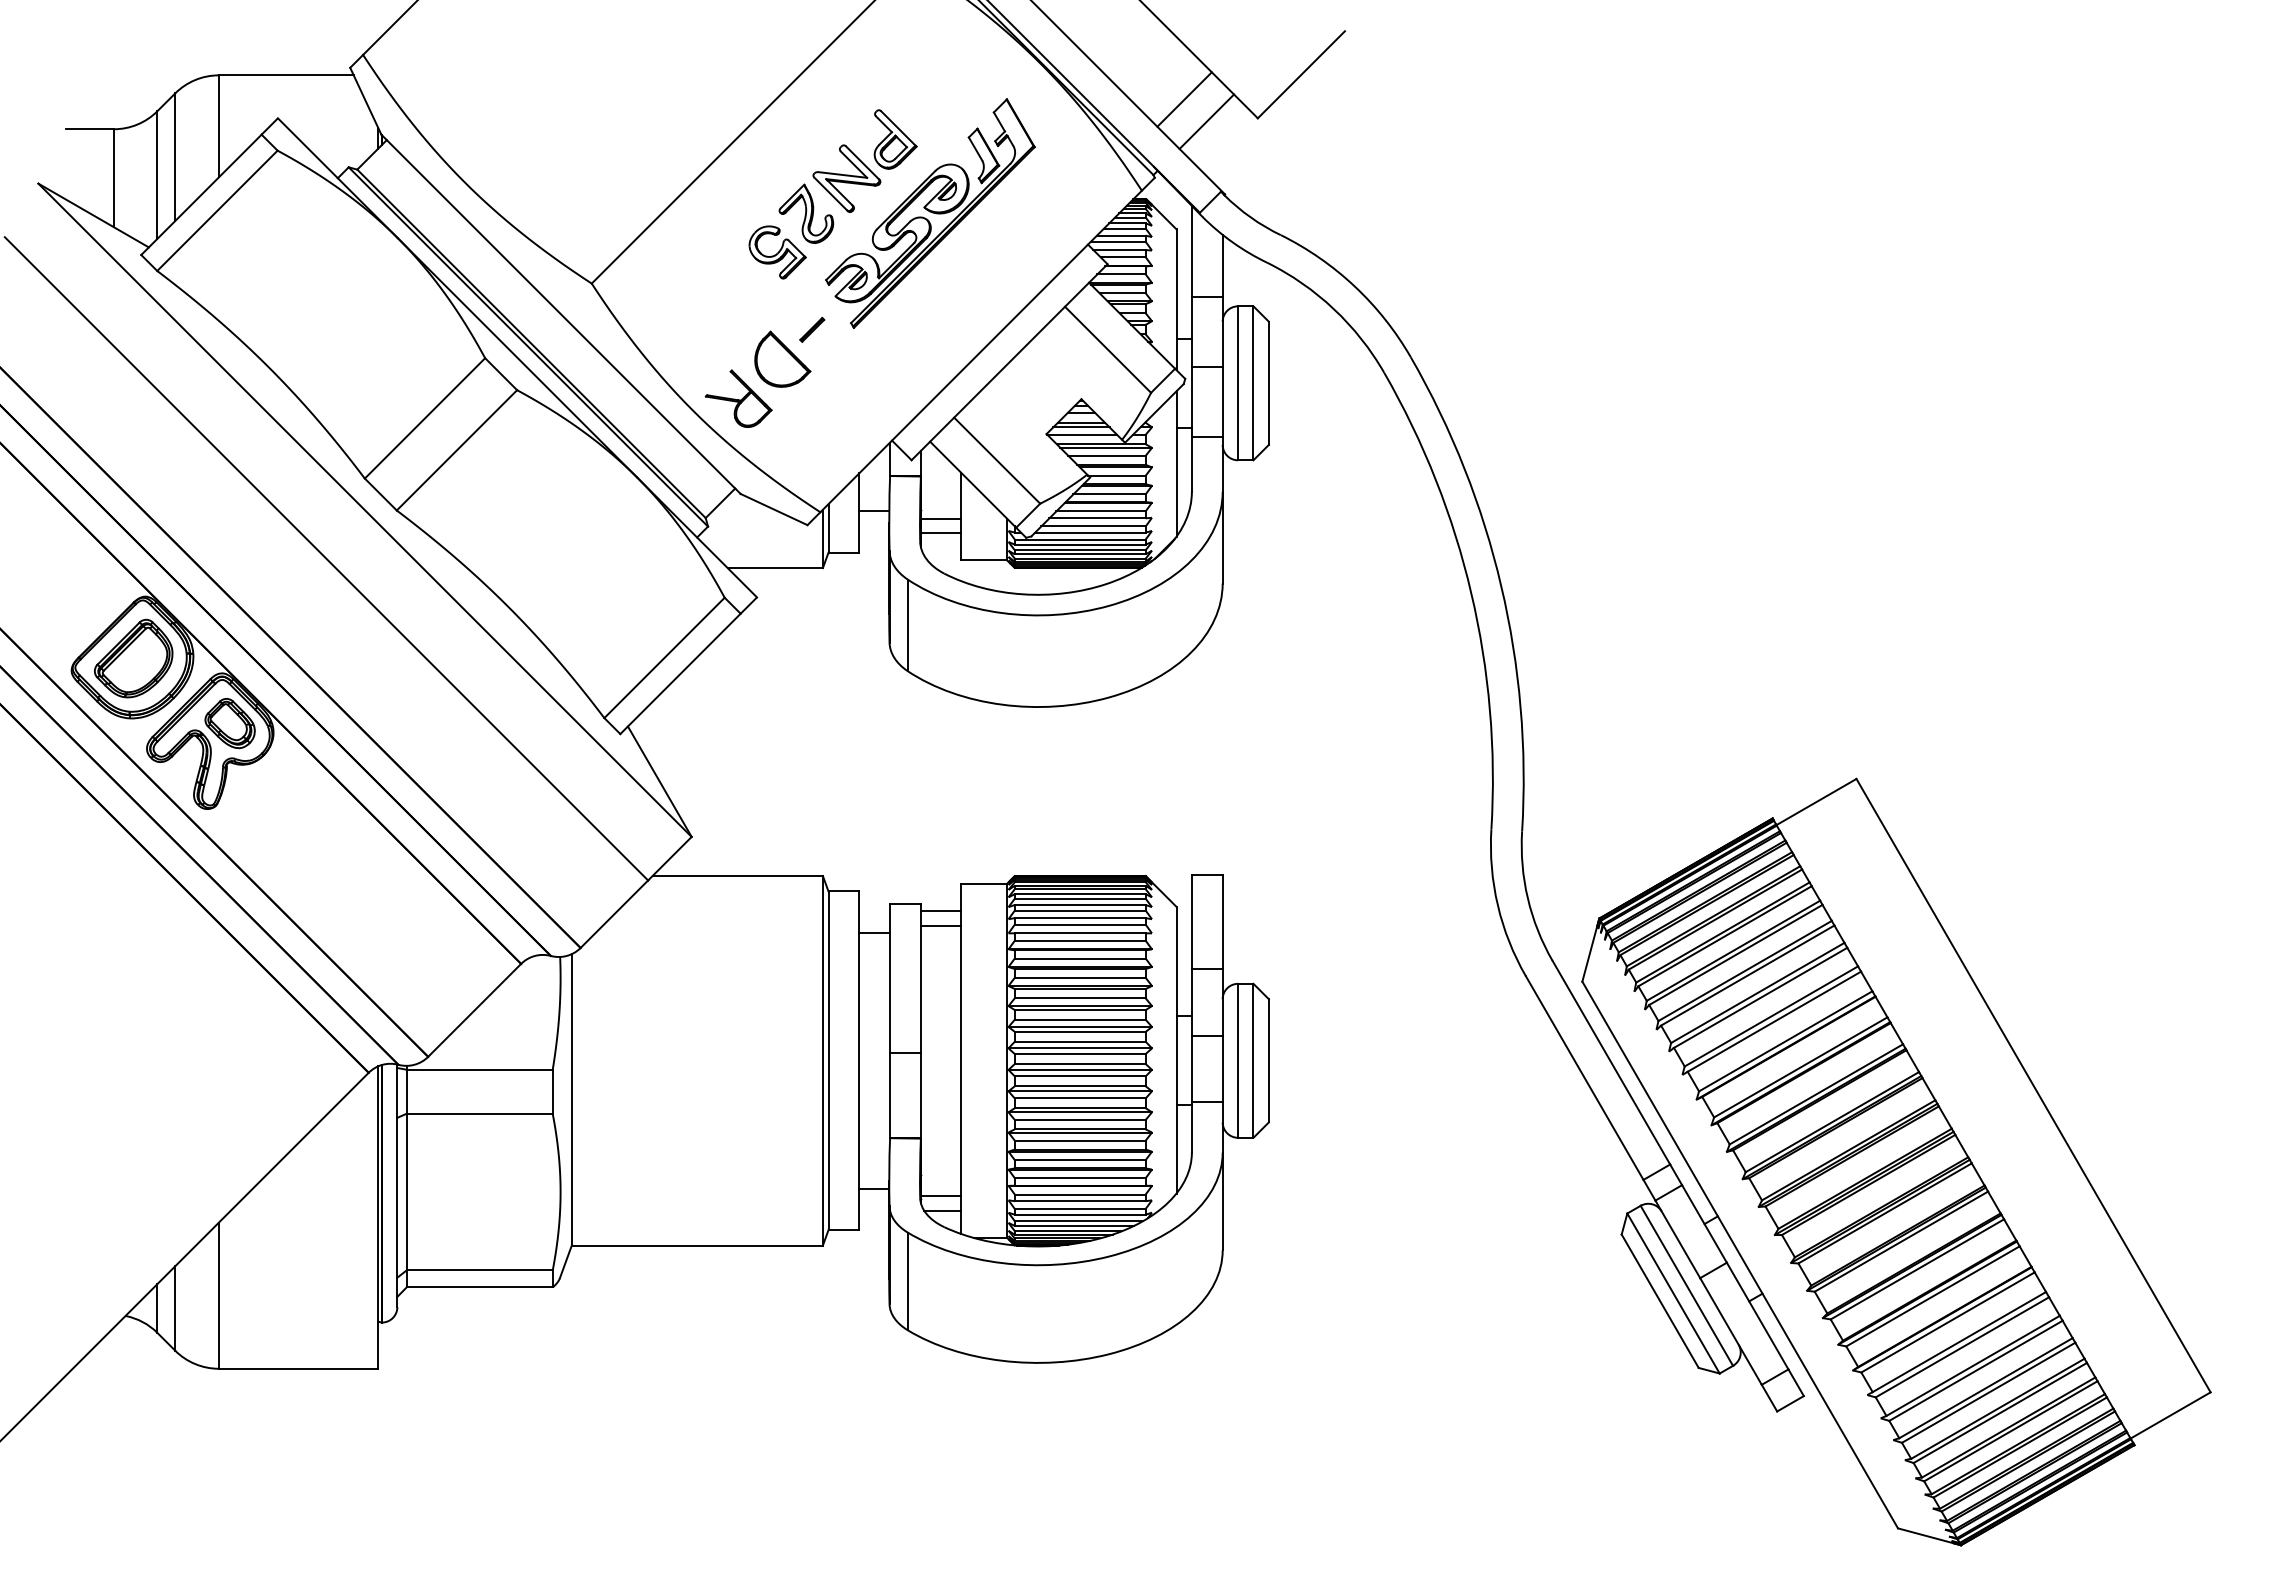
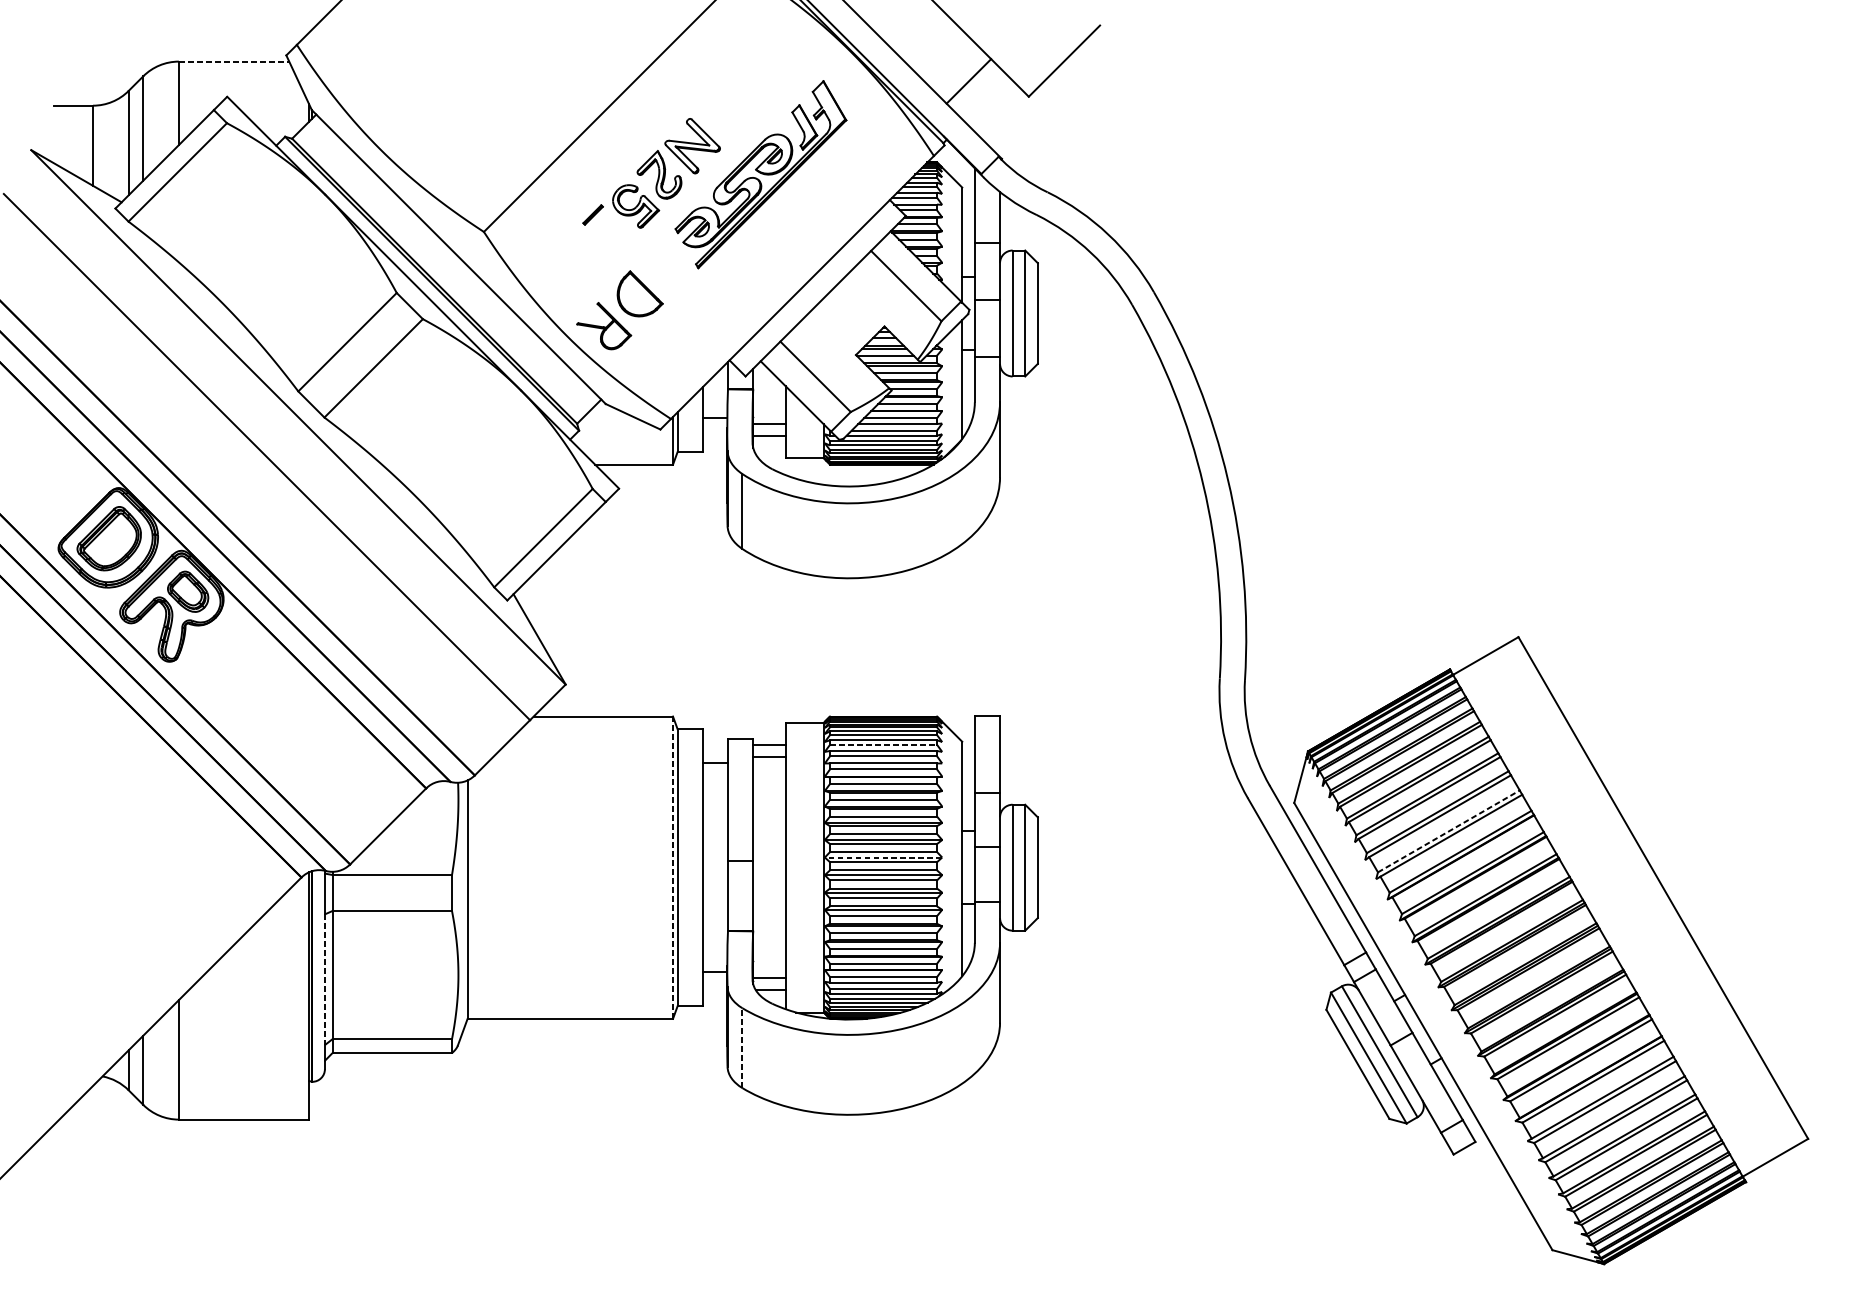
line: (286, 75) -> (234, 61), solid -> dashed
line: (1206, 121) -> (986, 99), removed
part: (895, 139) -> (732, 114), removed
part: (812, 329) -> (593, 214), moved
line: (1080, 910) -> (883, 744), solid -> dashed
line: (1771, 1016) -> (1448, 831), solid -> dashed
line: (1080, 1048) -> (883, 857), solid -> dashed
line: (822, 1060) -> (672, 867), solid -> dashed
line: (397, 1197) -> (325, 979), solid -> dashed
line: (907, 1281) -> (742, 1048), solid -> dashed

